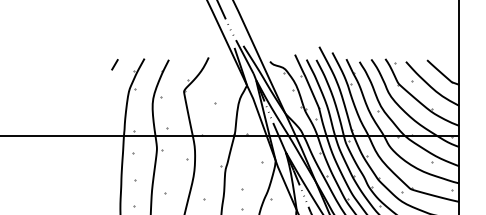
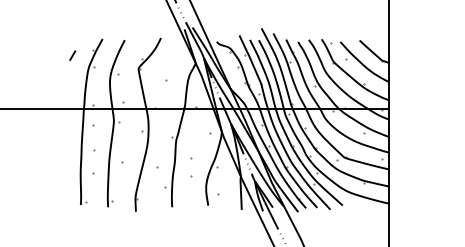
line: (114, 64) -> (72, 55), moved

